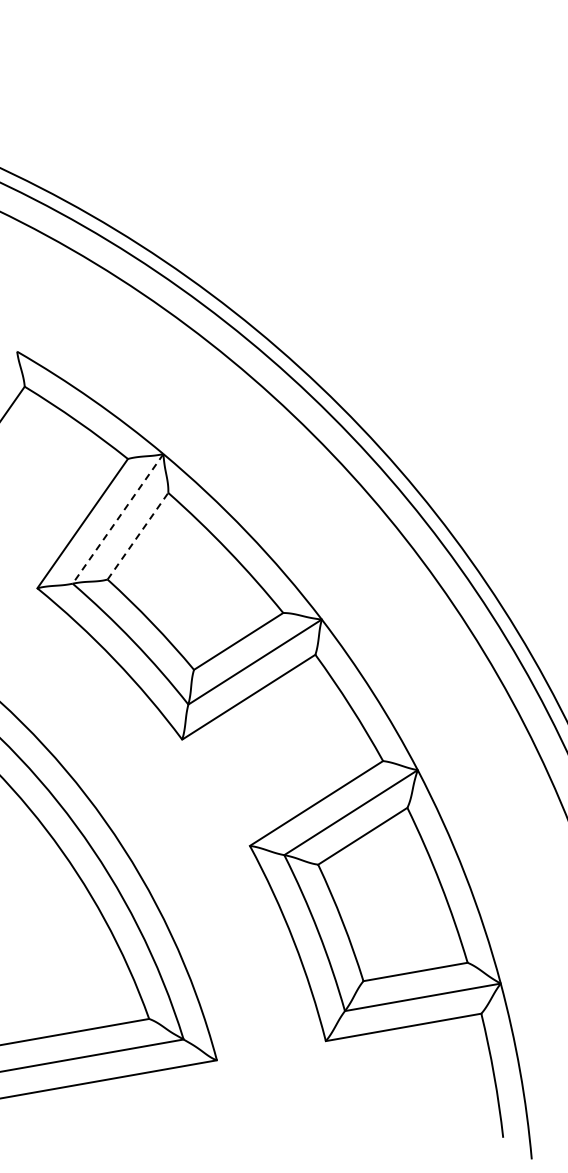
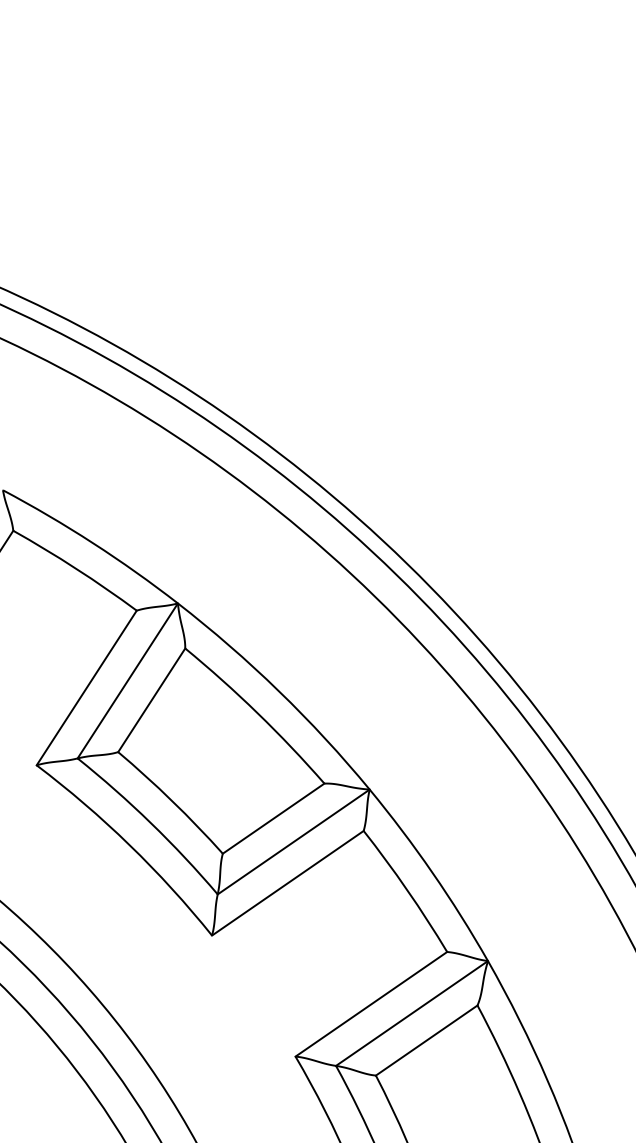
line: (117, 519) -> (127, 681), dashed -> solid
line: (137, 536) -> (151, 700), dashed -> solid

